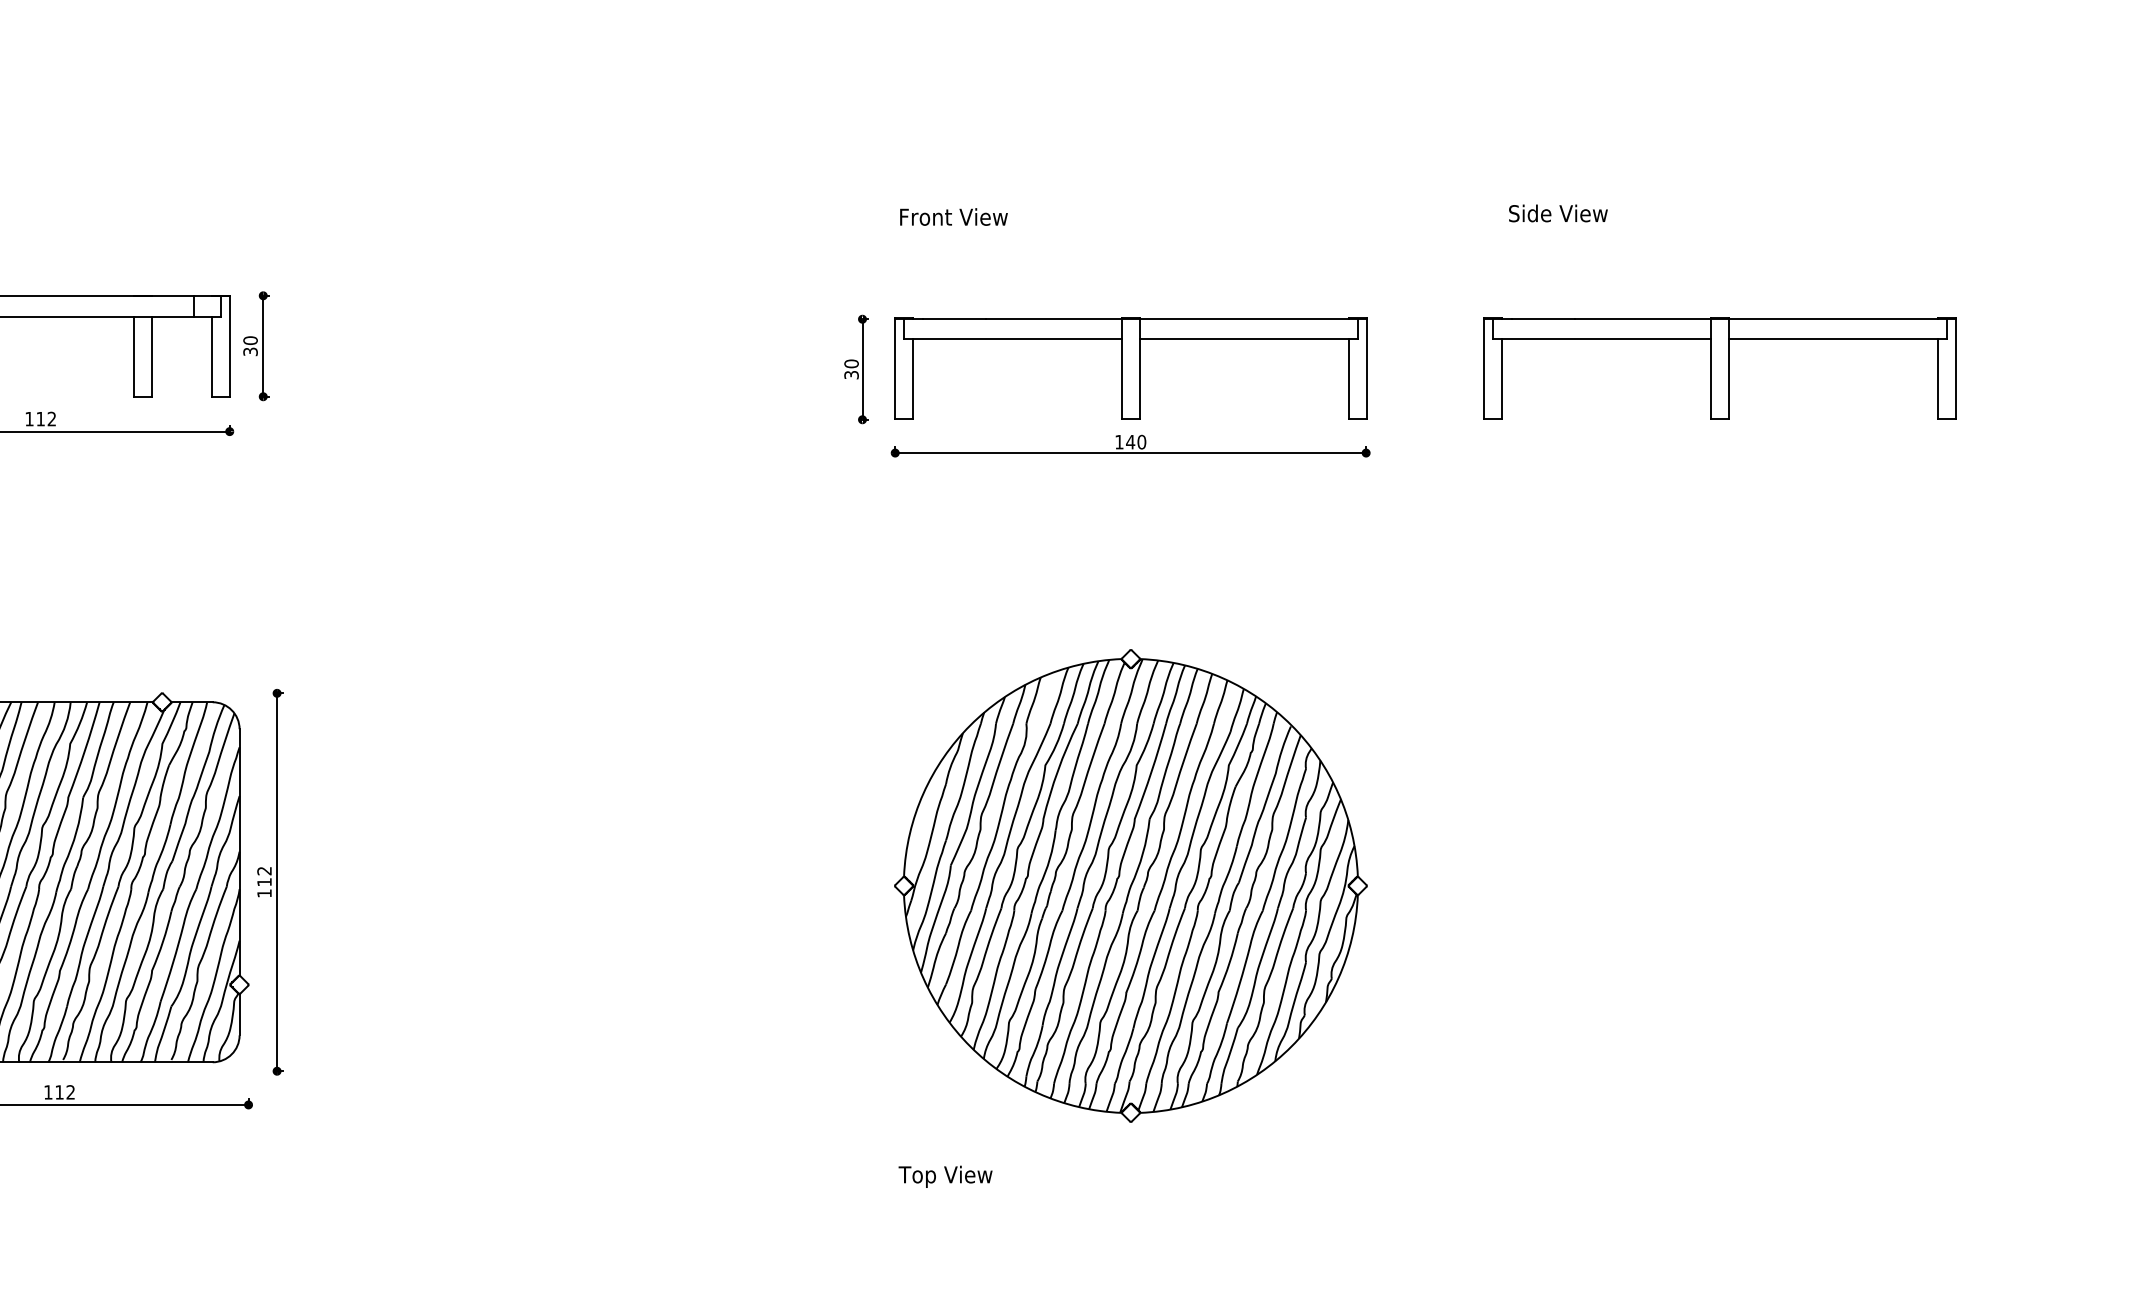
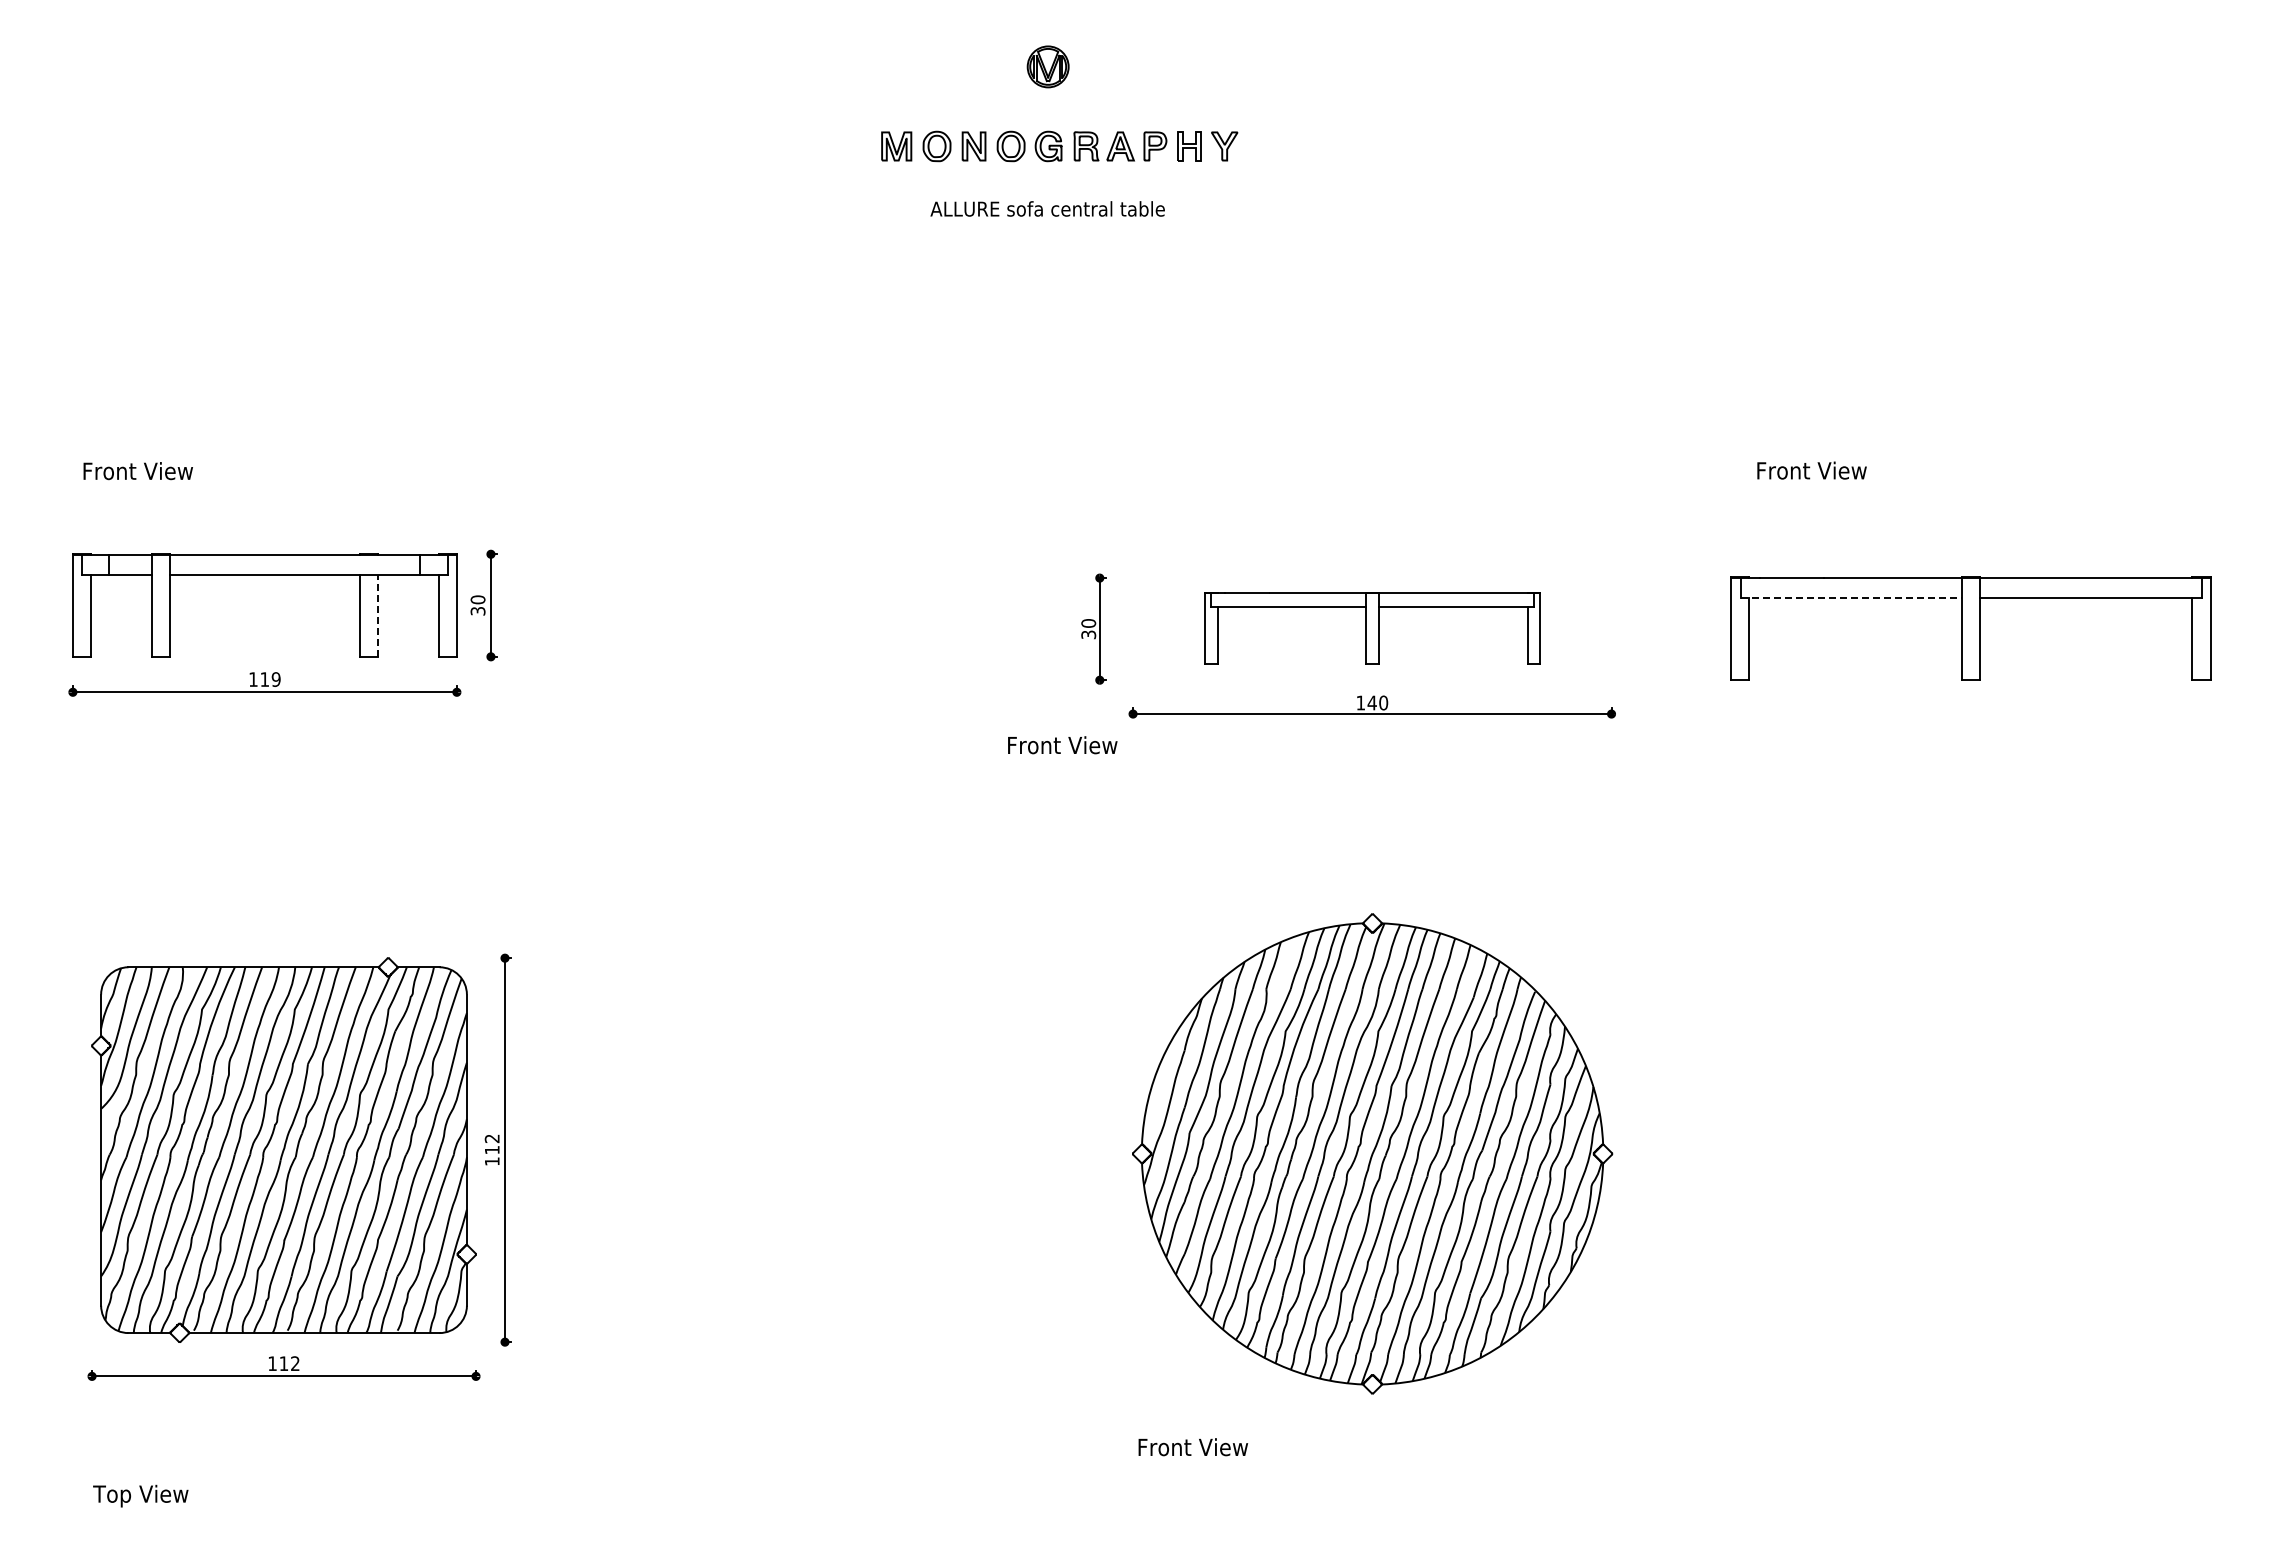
text: (1562, 213) -> (1811, 470), Side View -> Front View
text: (953, 217) -> (1062, 745), moved
line: (1602, 339) -> (1851, 598), solid -> dashed
line: (152, 357) -> (378, 616), solid -> dashed
part: (1130, 368) -> (1372, 628), size x0.7
text: (51, 419) -> (275, 679), 112 -> 119
text: (953, 1176) -> (1192, 1449), Top View -> Front View

